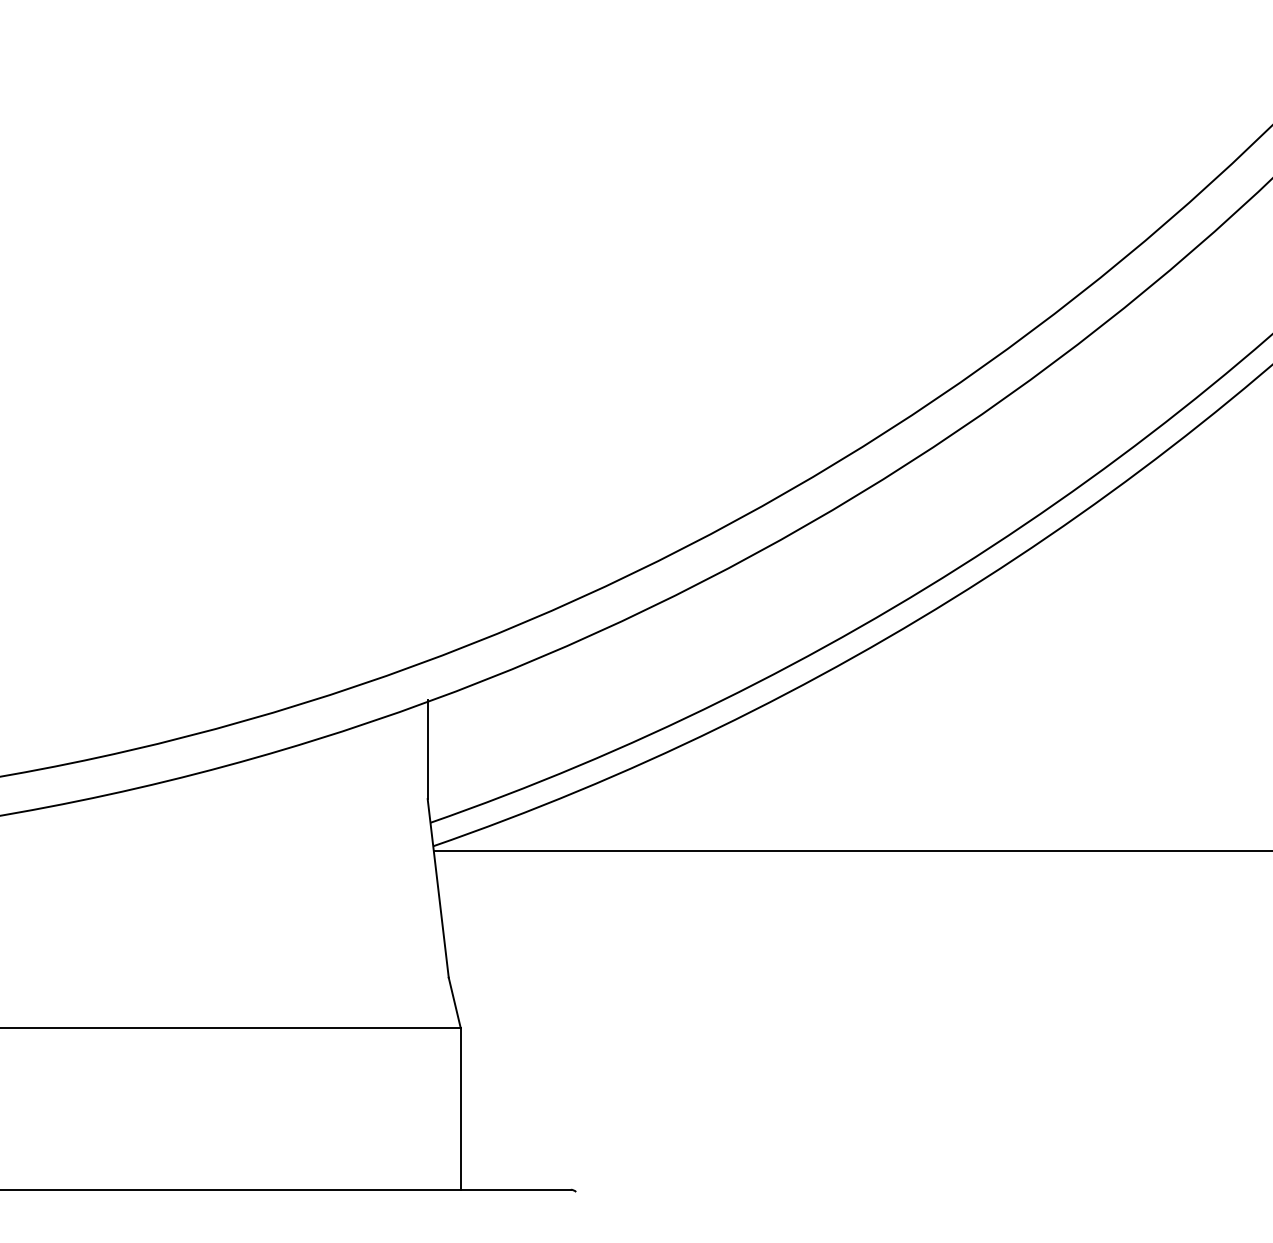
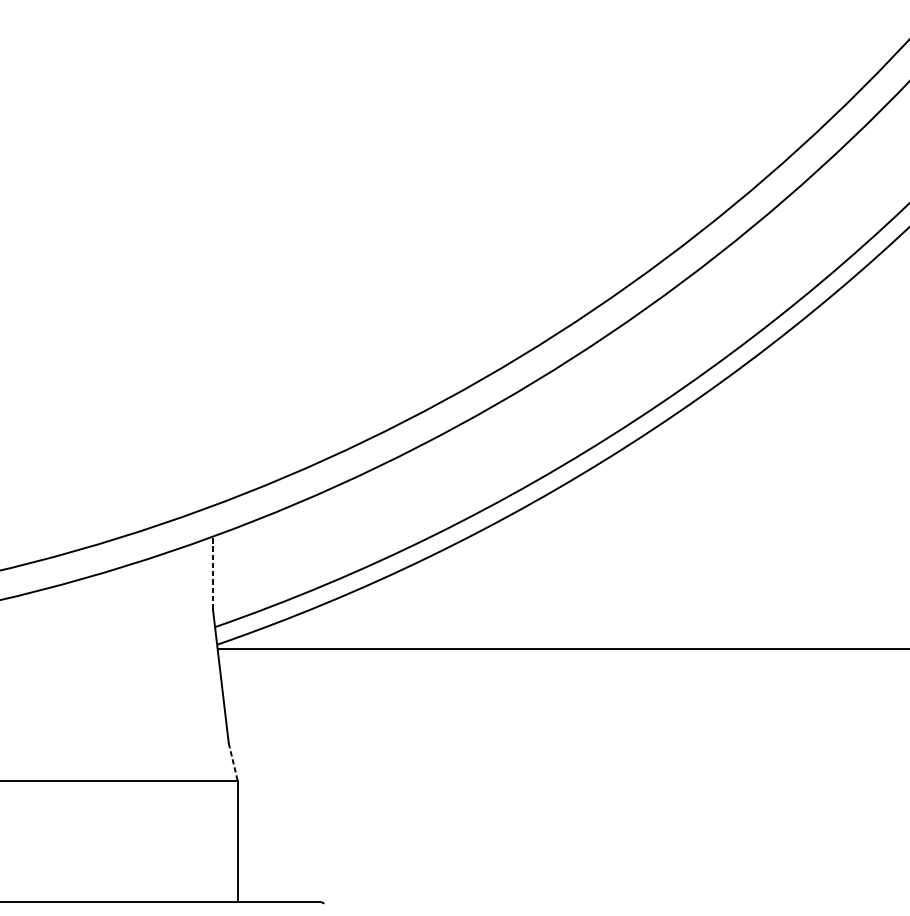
line: (427, 749) -> (212, 572), solid -> dashed
line: (454, 1002) -> (233, 761), solid -> dashed

